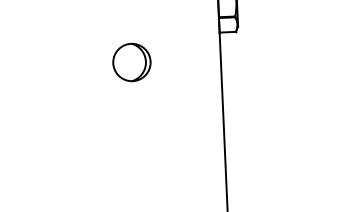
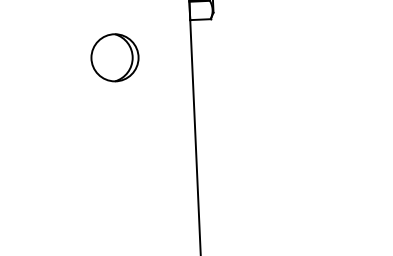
part: (131, 62) -> (114, 57), moved

